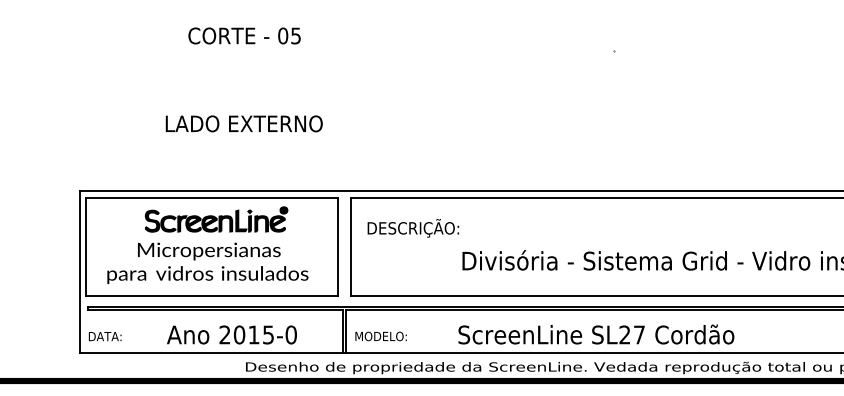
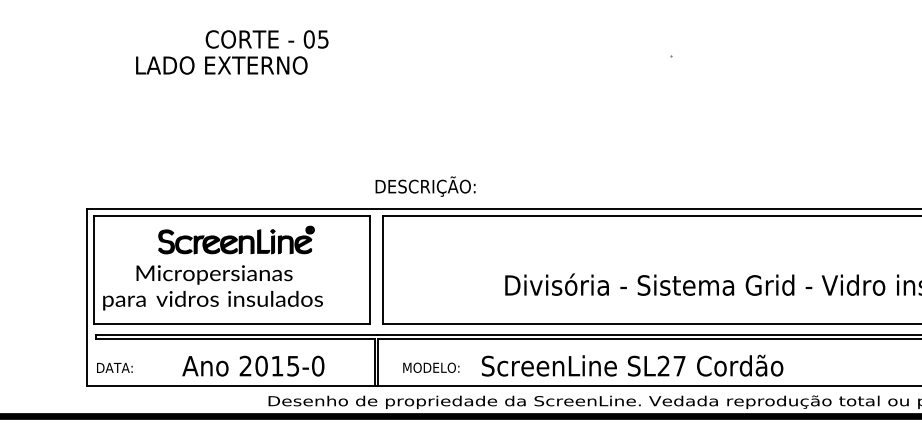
text: (244, 123) -> (221, 65), moved
text: (413, 228) -> (425, 186), moved
text: (207, 262) -> (212, 287), moved
text: (596, 334) -> (632, 365), moved
text: (381, 336) -> (431, 367), moved

